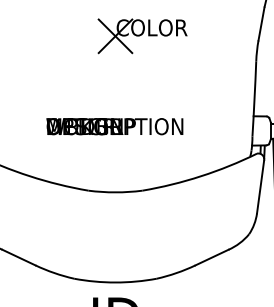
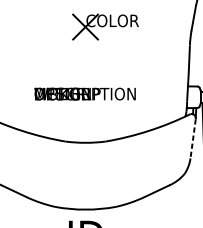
line: (260, 187) -> (193, 139), solid -> dashed

